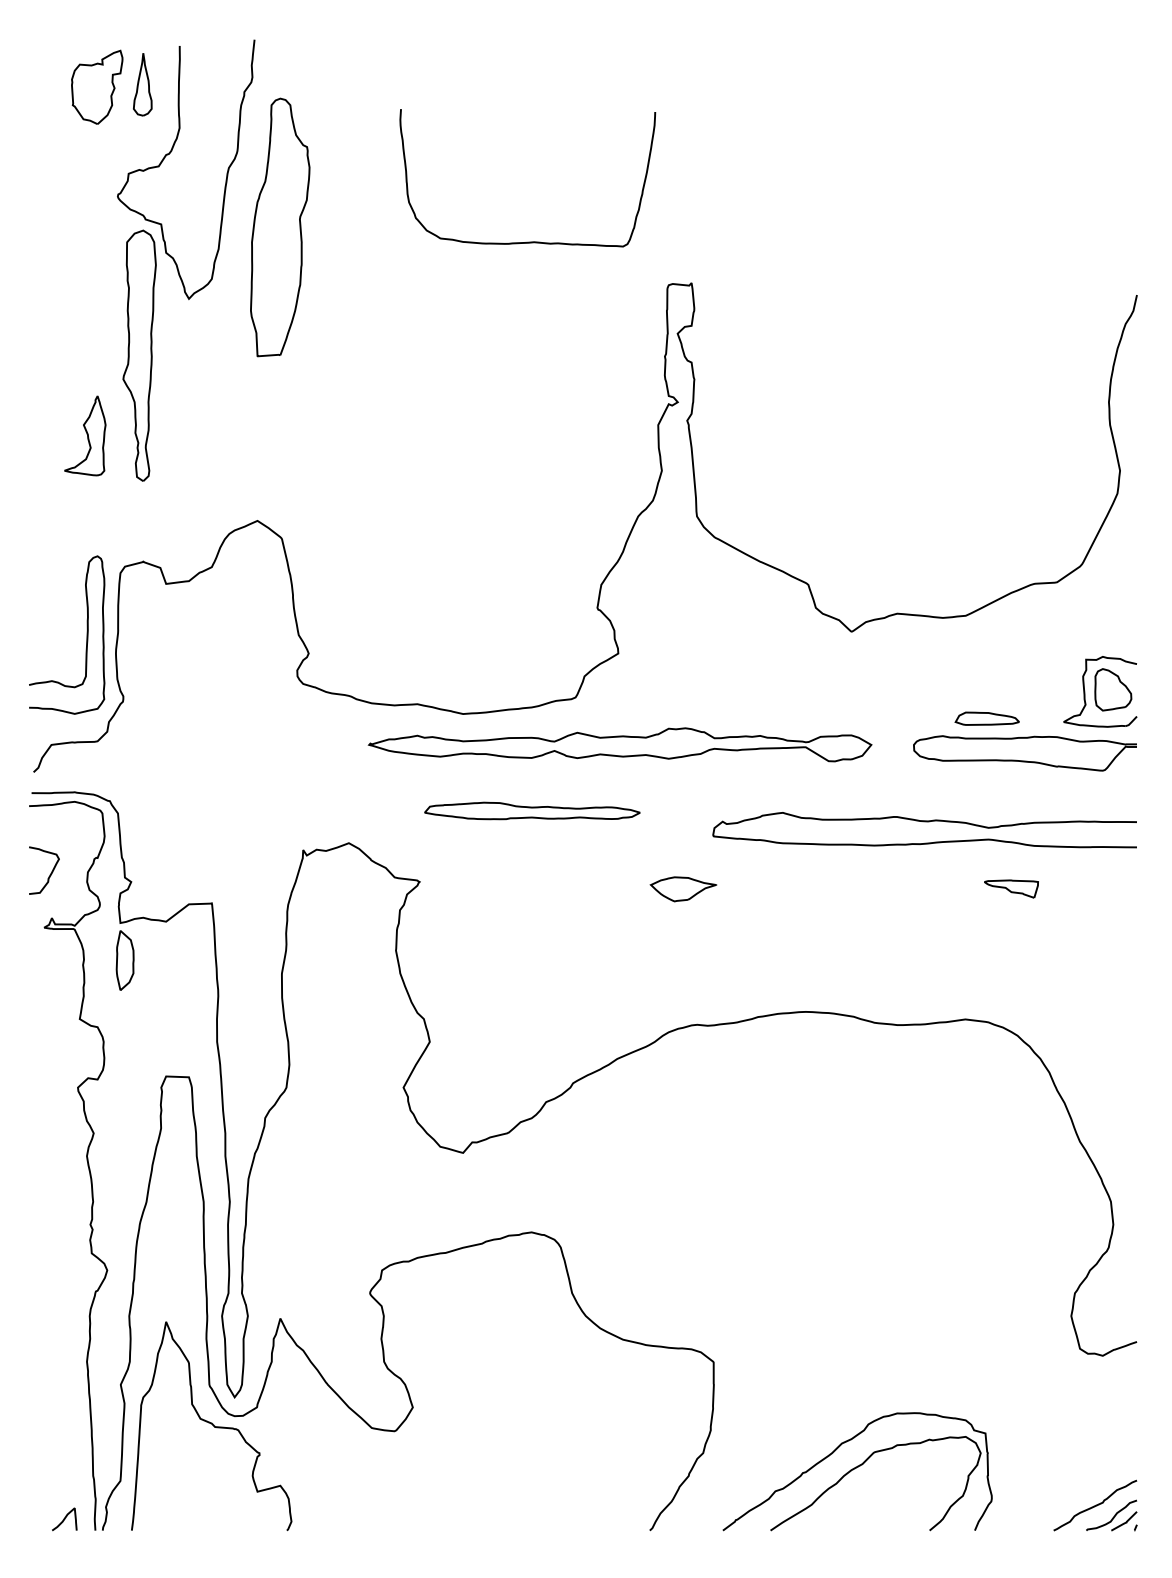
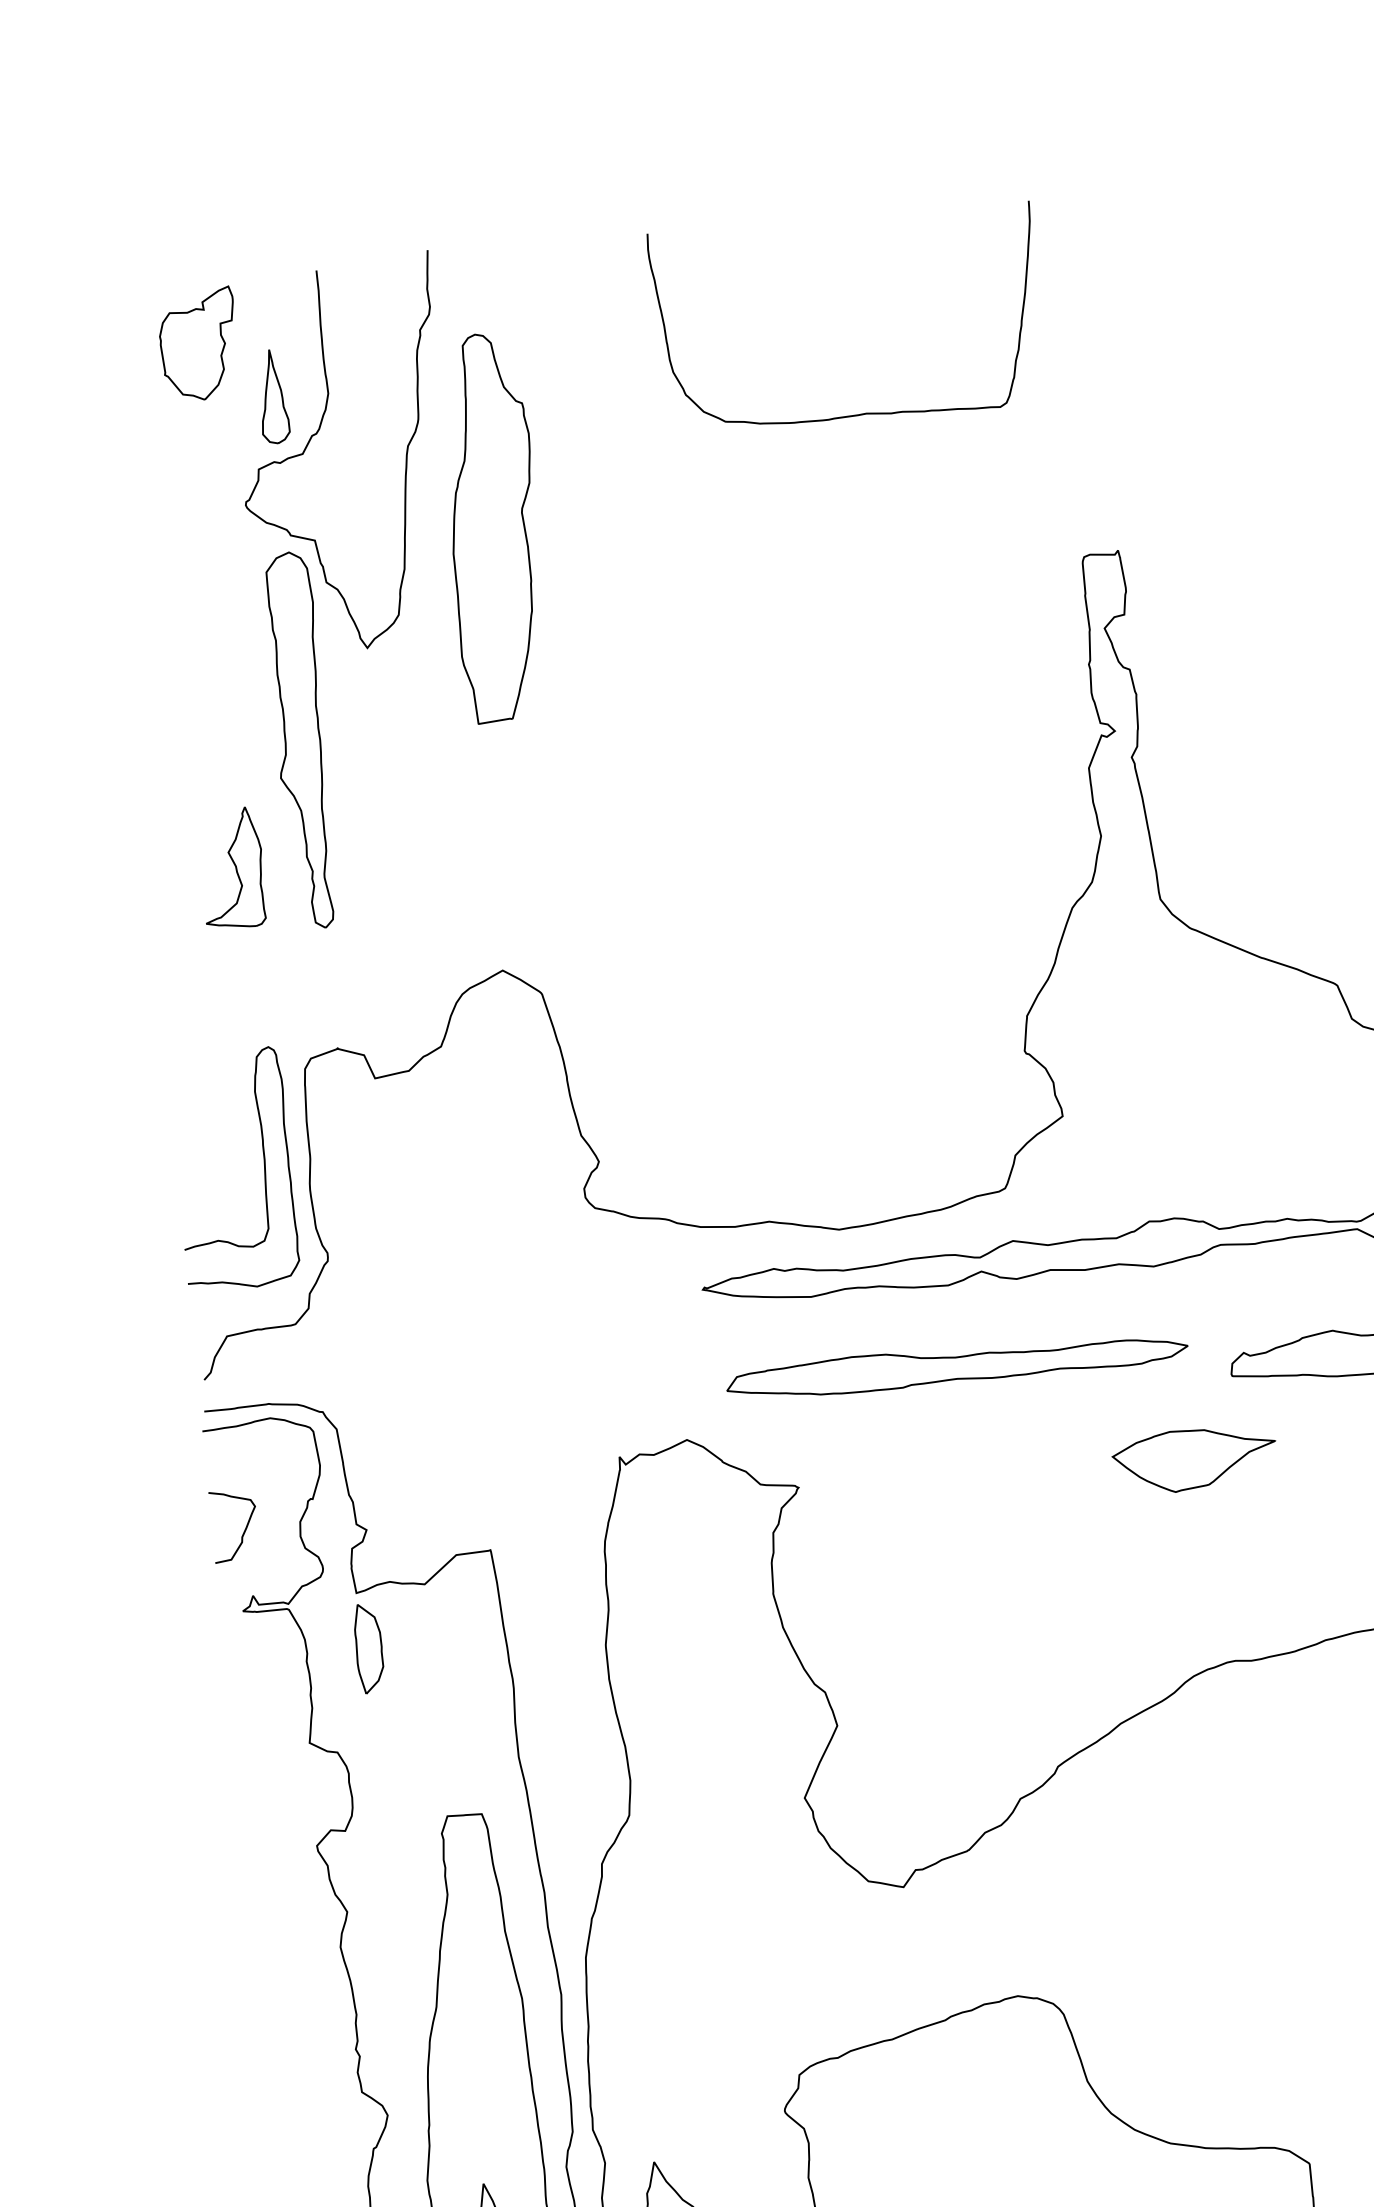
part: (142, 84) -> (272, 396), moved
curve: (527, 241) -> (856, 413), moved
part: (532, 810) -> (957, 1364), size x1.43
part: (683, 889) -> (1194, 1460), size x1.67

